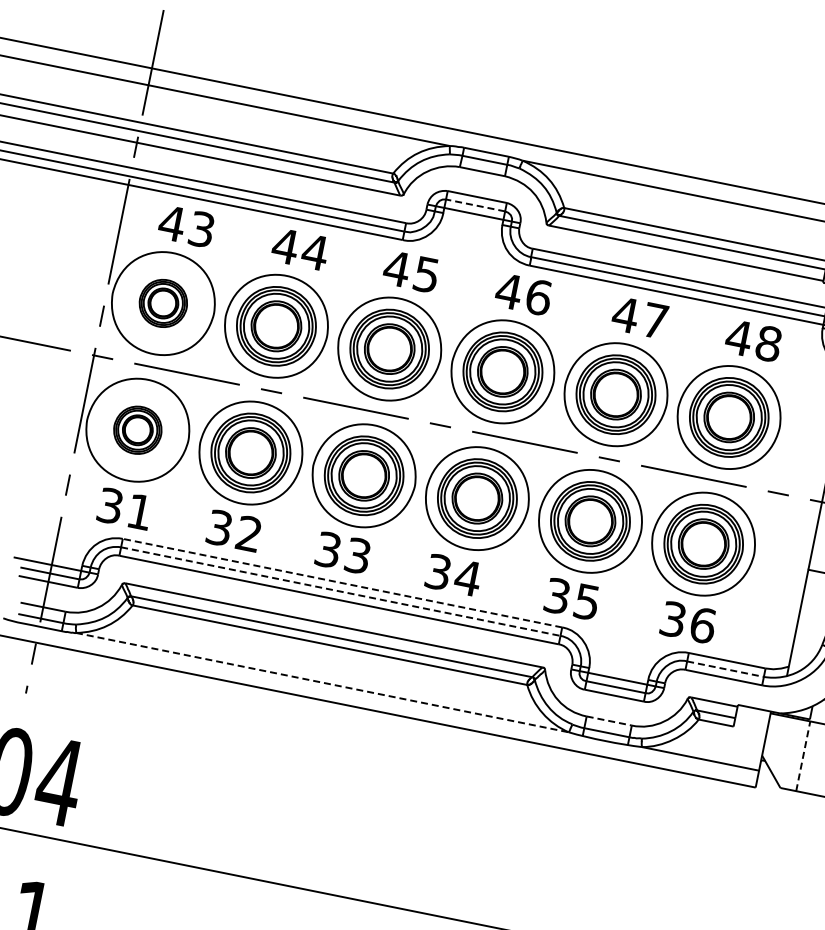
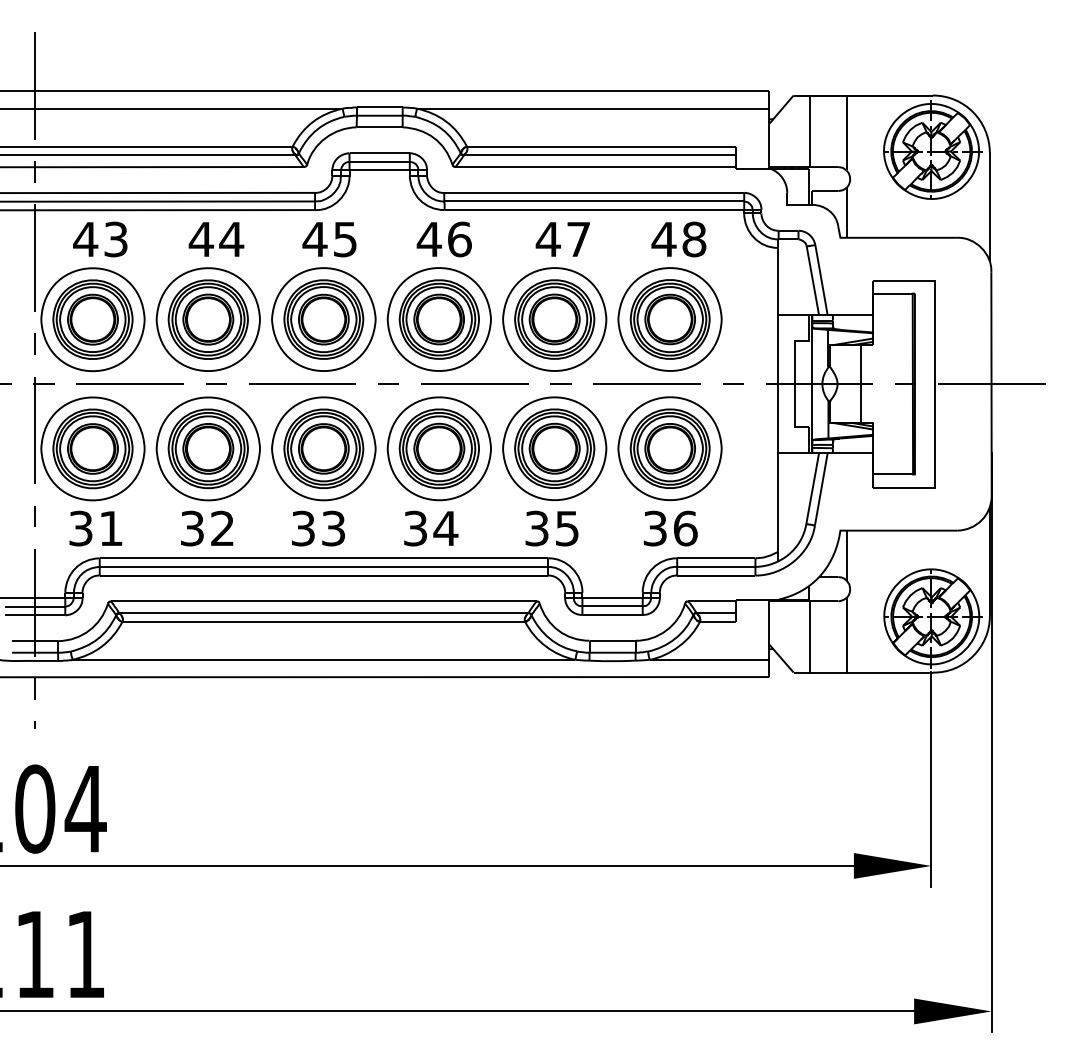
line: (475, 205) -> (379, 161), dashed -> solid
part: (162, 303) -> (92, 319), size x1.67
part: (137, 429) -> (92, 448), size x1.67
line: (342, 583) -> (323, 558), dashed -> solid
line: (341, 591) -> (324, 566), dashed -> solid
line: (725, 668) -> (716, 566), dashed -> solid
line: (323, 682) -> (324, 659), dashed -> solid
line: (610, 720) -> (613, 640), dashed -> solid
line: (803, 755) -> (809, 636), dashed -> solid

